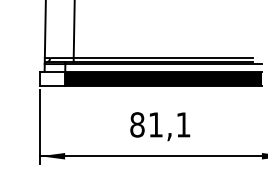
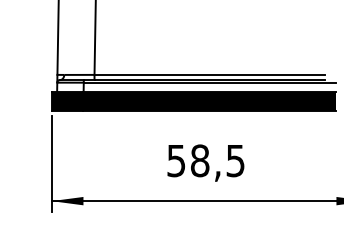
fill: (52, 78) -> (67, 101), added
text: (160, 124) -> (205, 160), 81,1 -> 58,5

